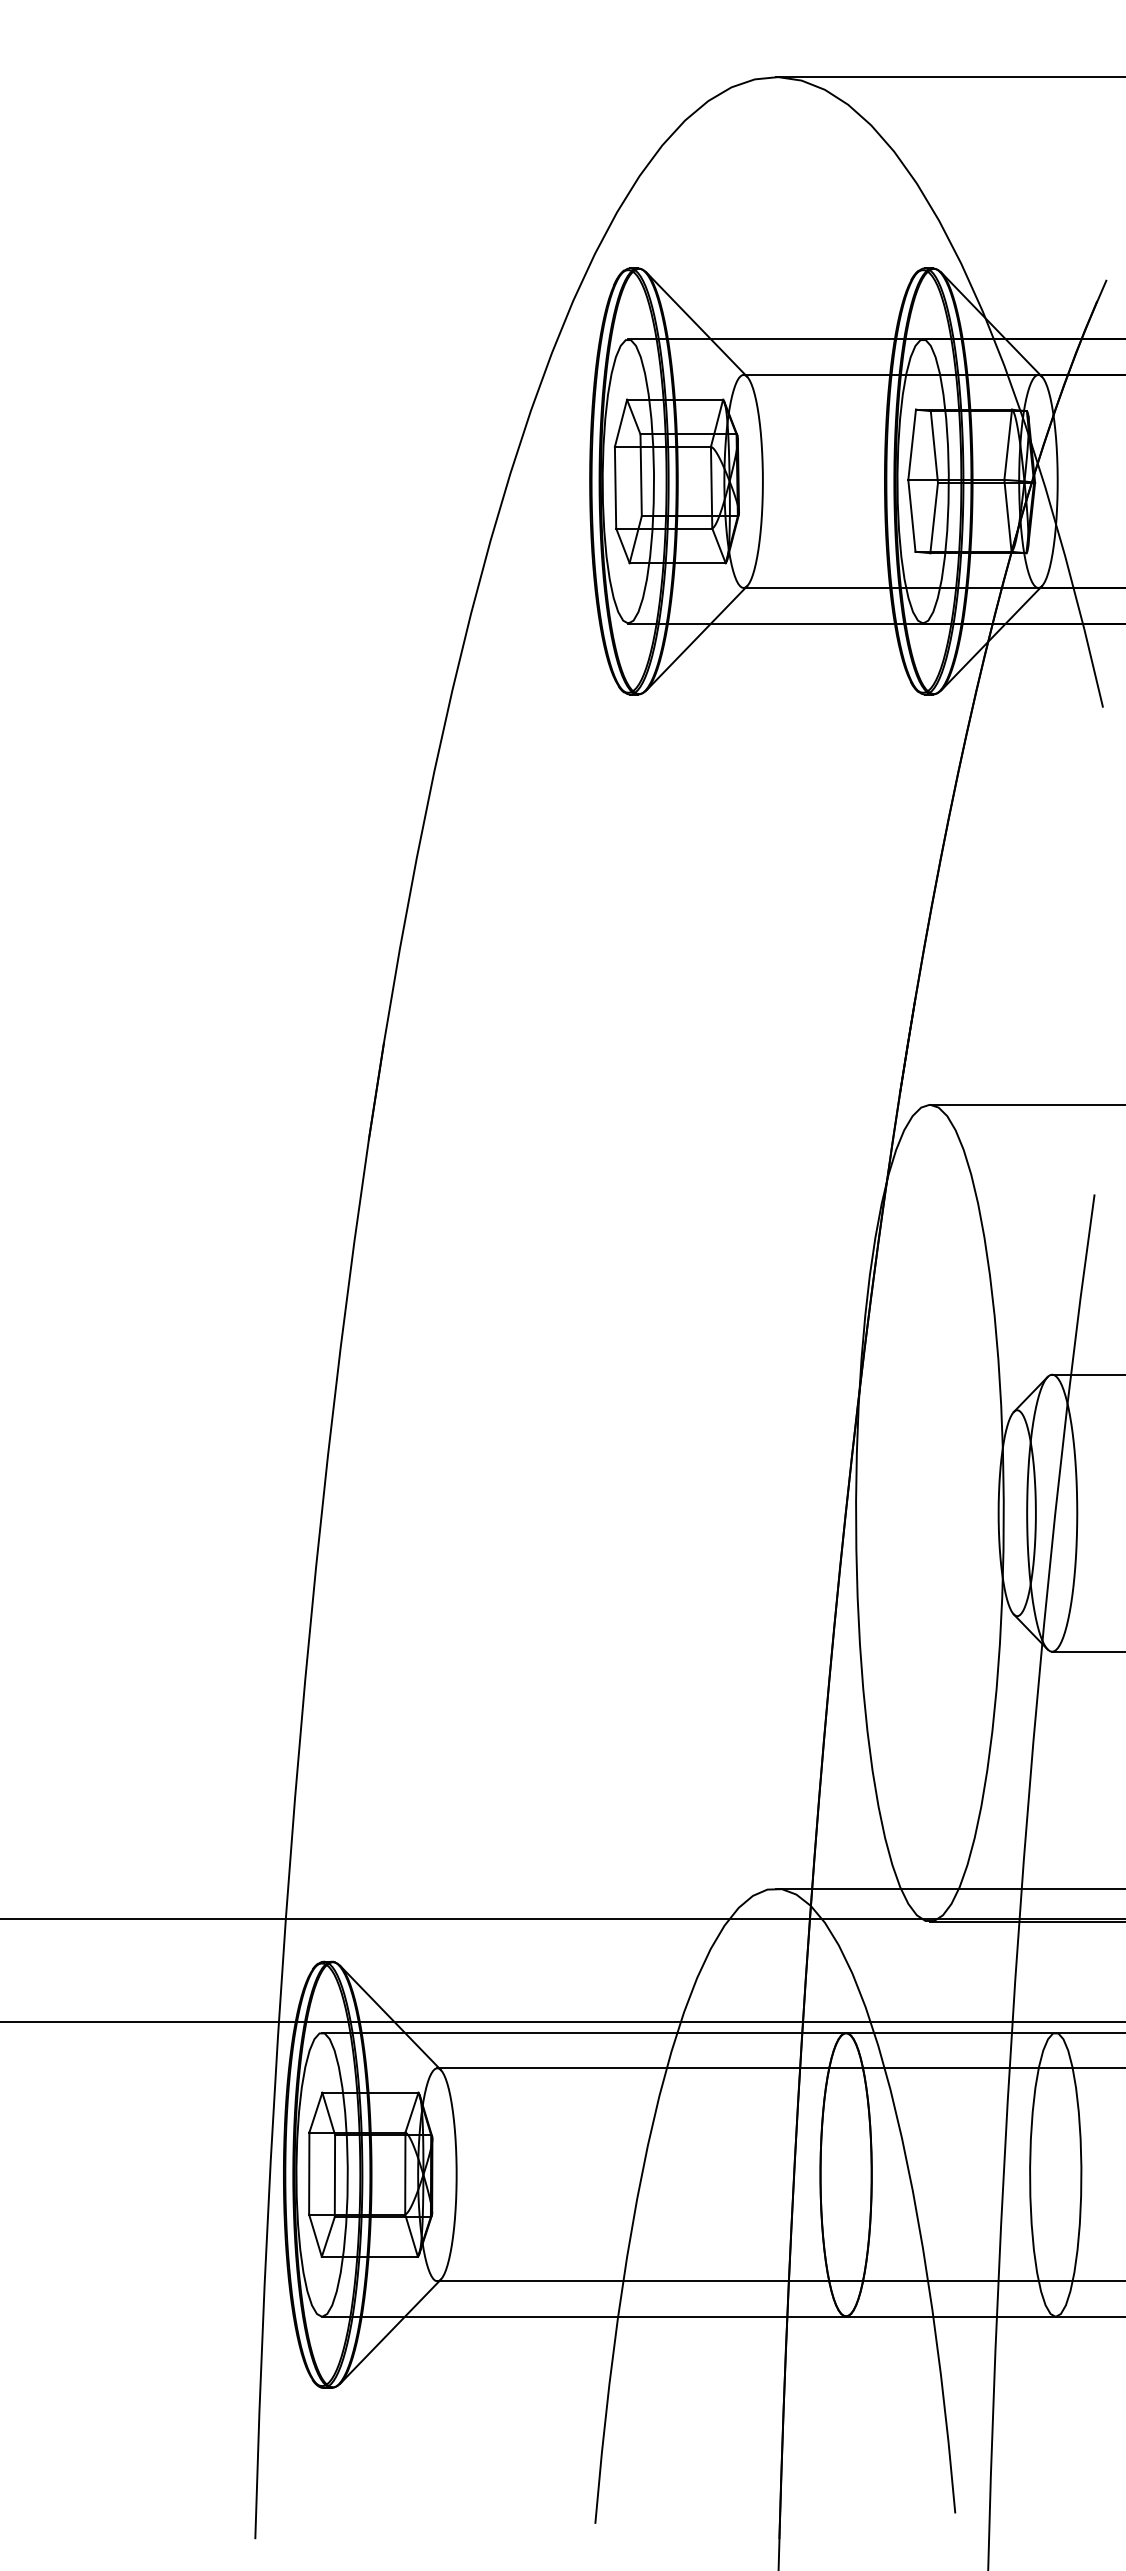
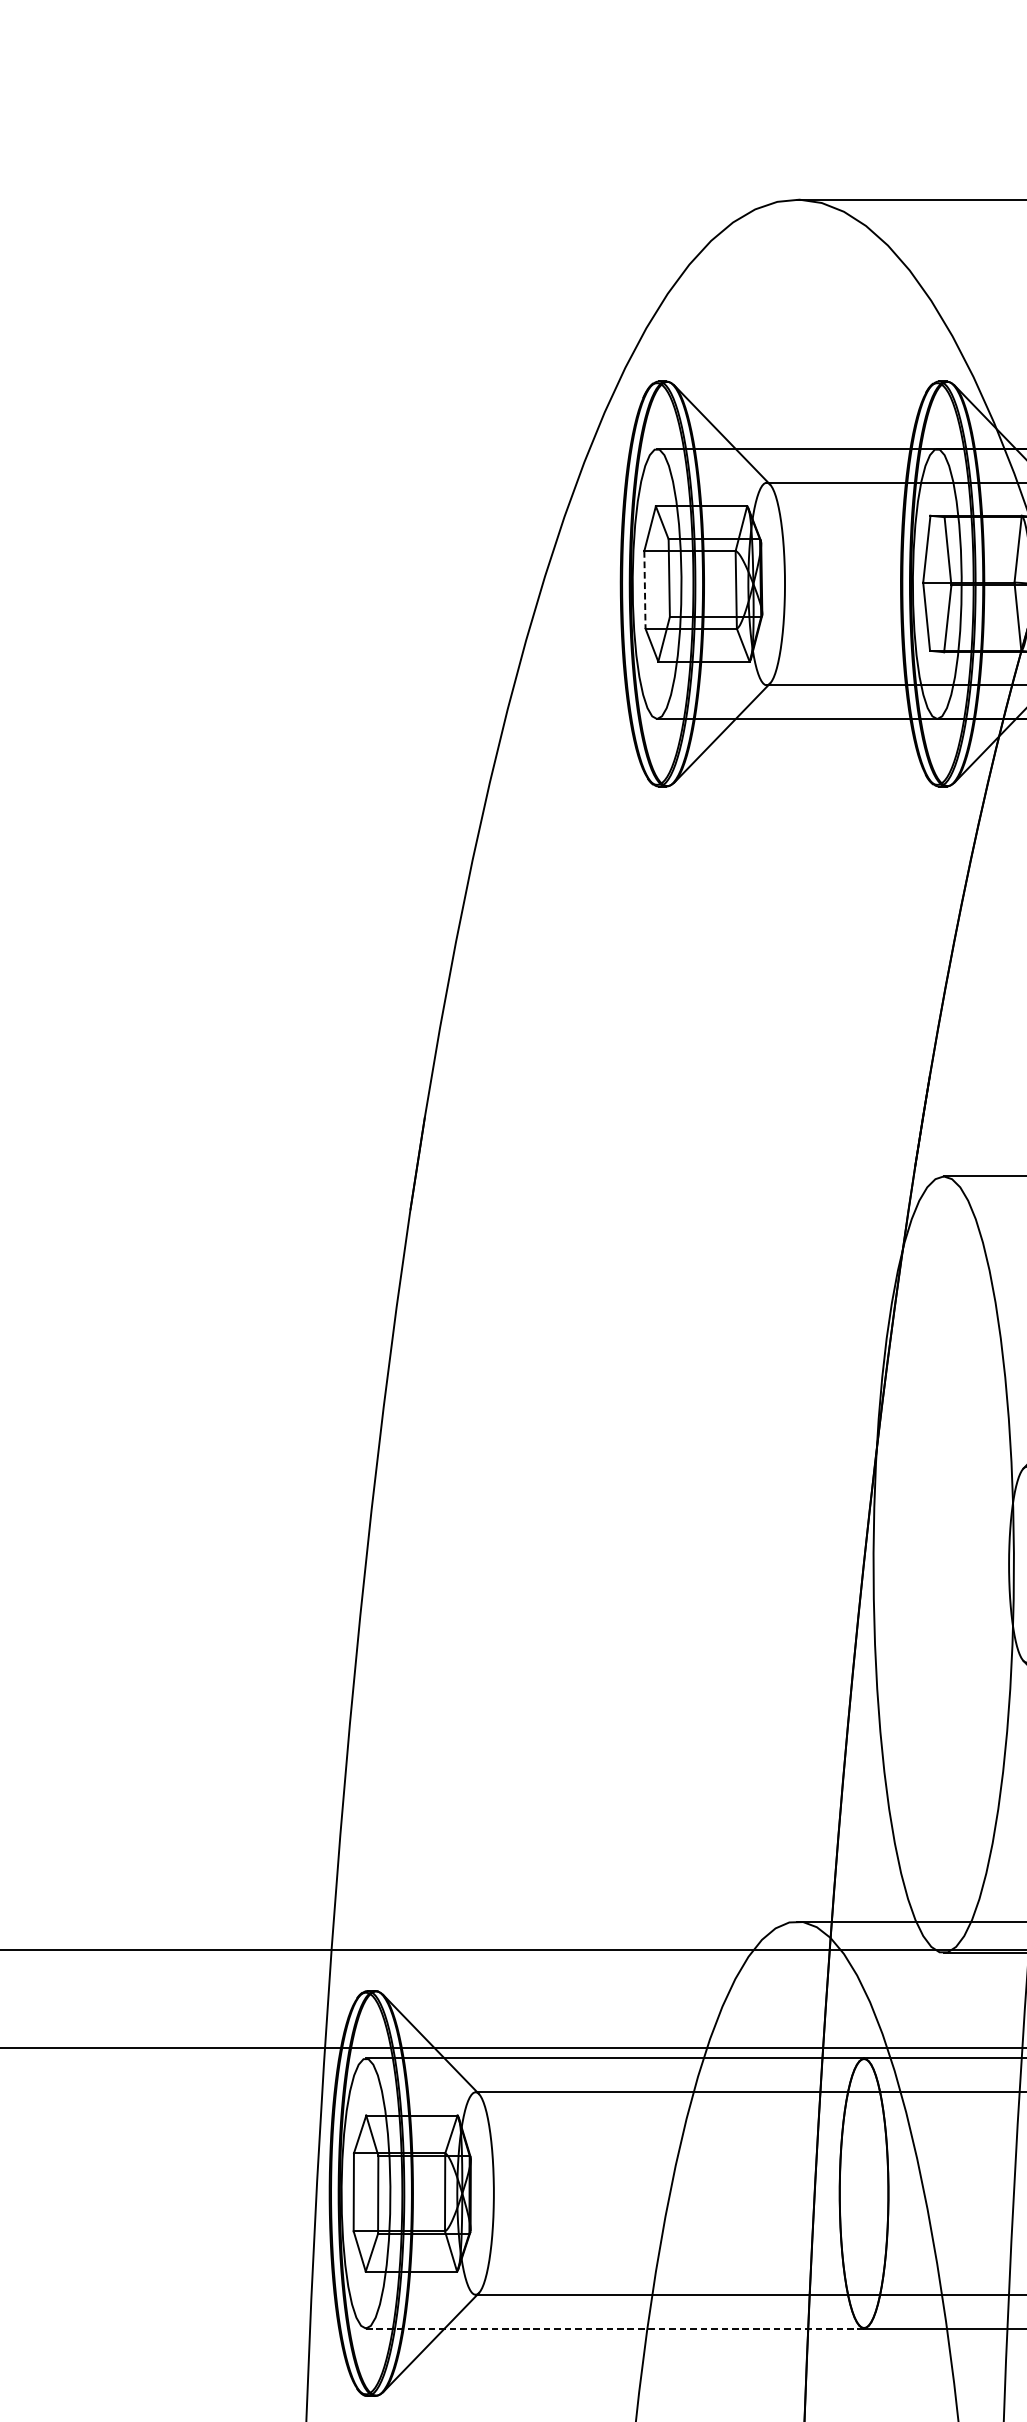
line: (615, 487) -> (644, 589), solid -> dashed
line: (584, 2316) -> (615, 2328), solid -> dashed

